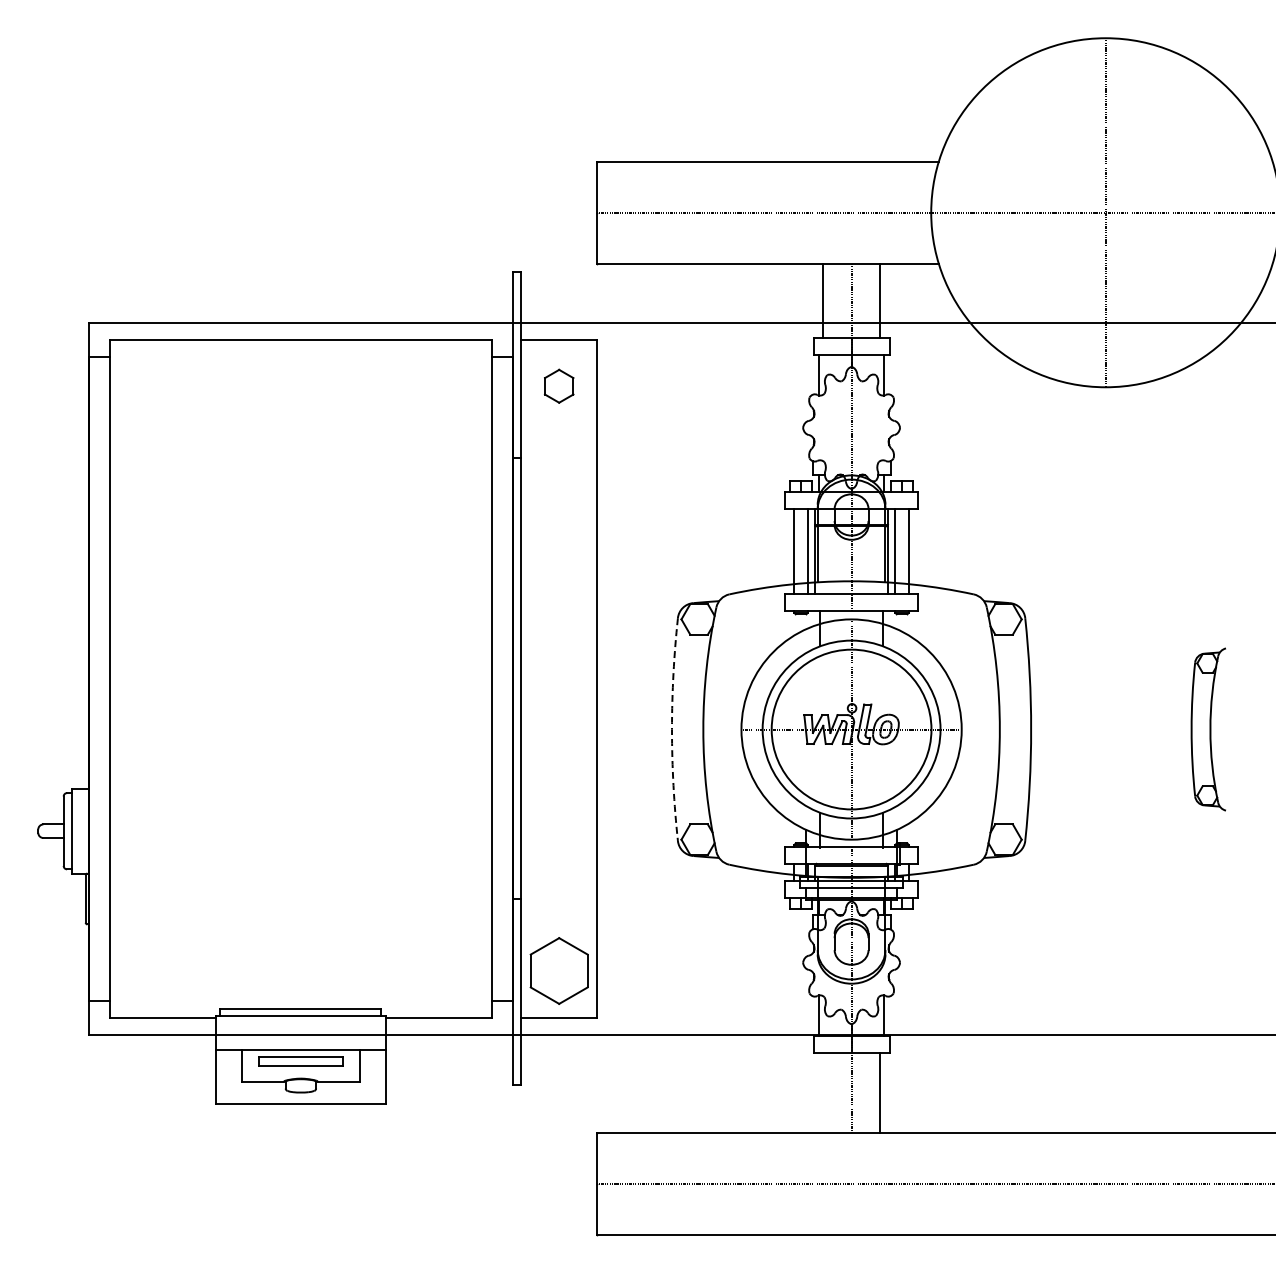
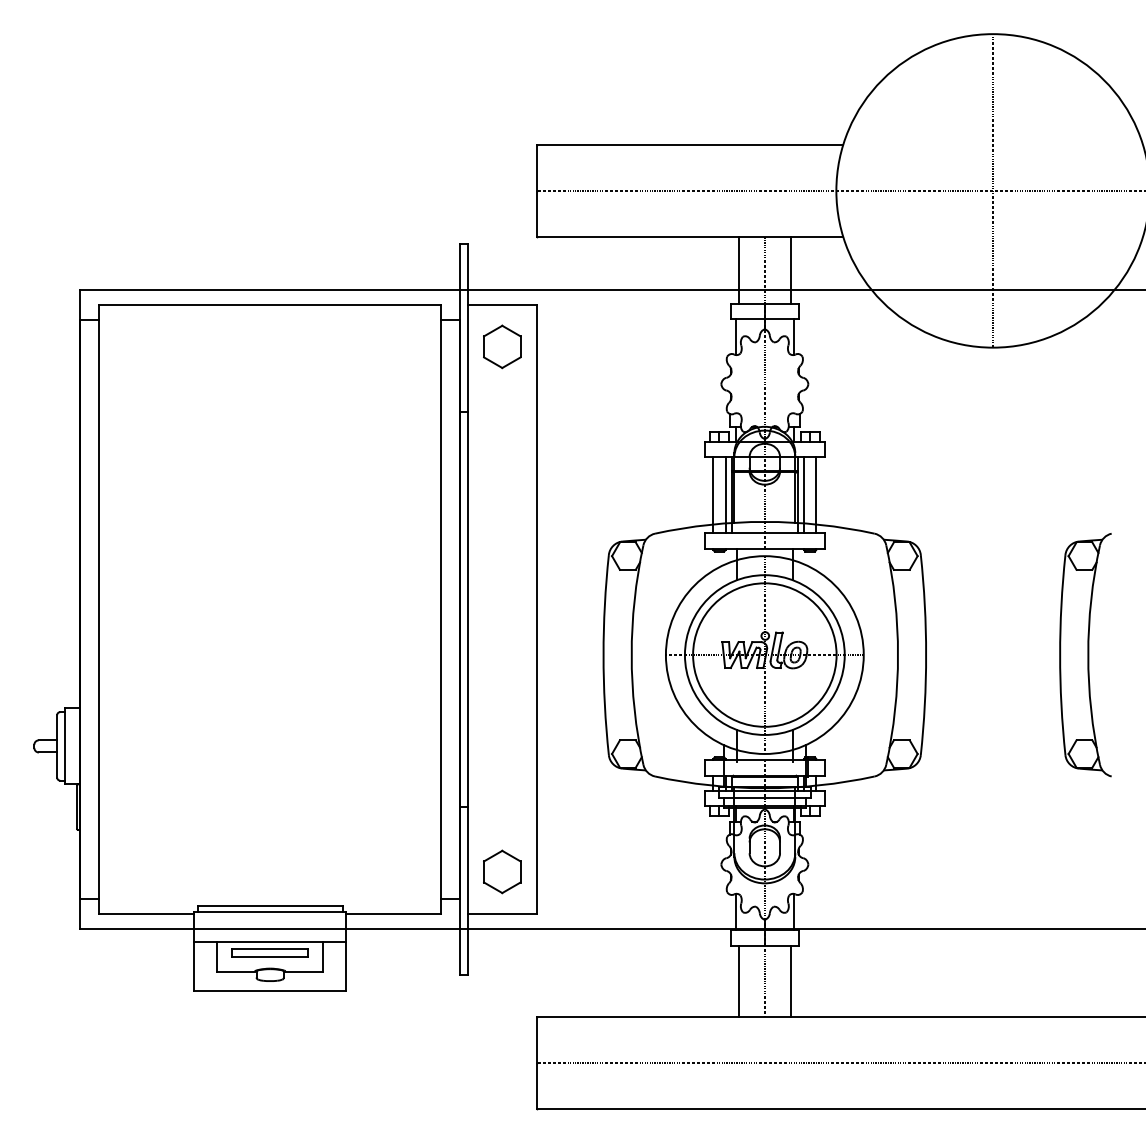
part: (558, 385) -> (501, 346), size x1.43
arc: (672, 729) -> (603, 655), dashed -> solid
part: (1208, 729) -> (1085, 655), size x1.67
part: (559, 970) -> (502, 871), size x0.71
line: (823, 1092) -> (739, 981), added

